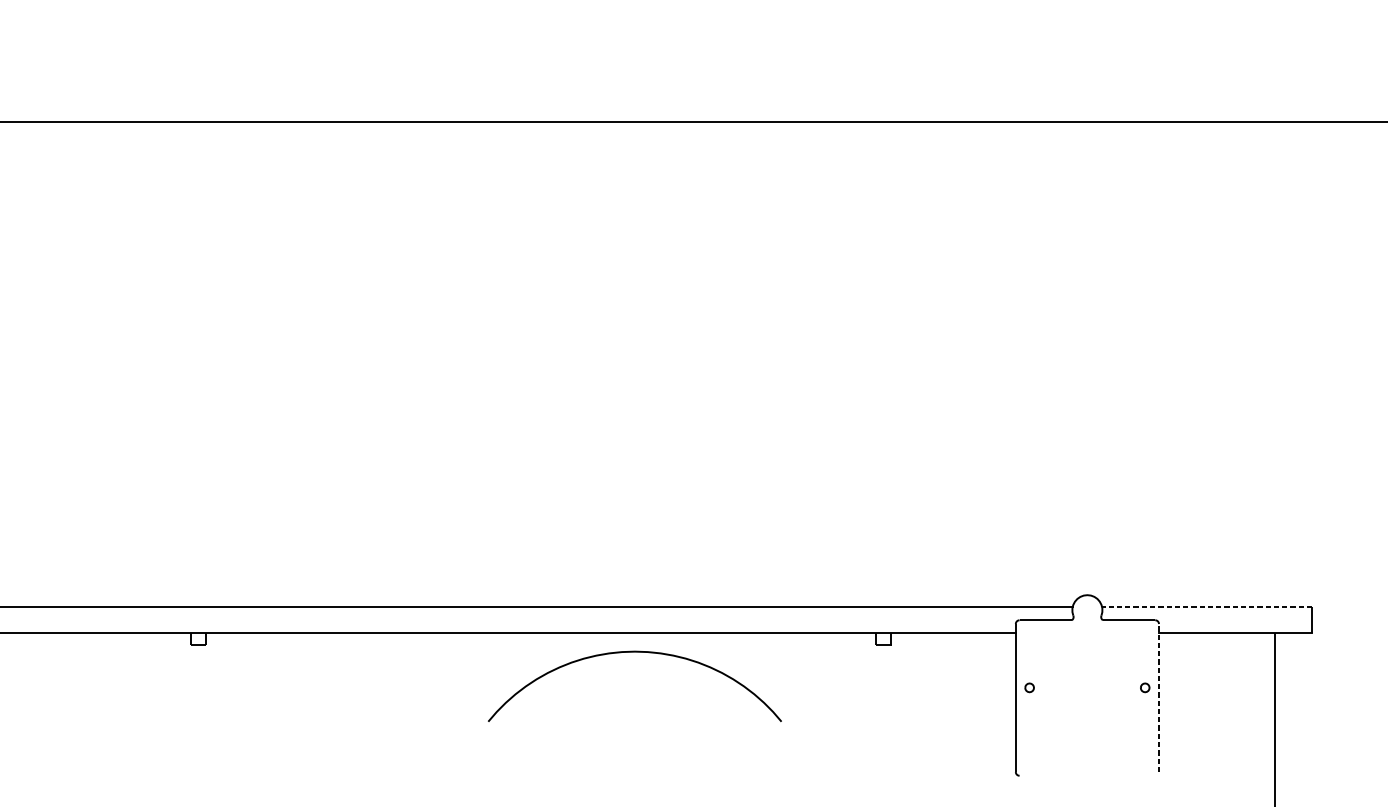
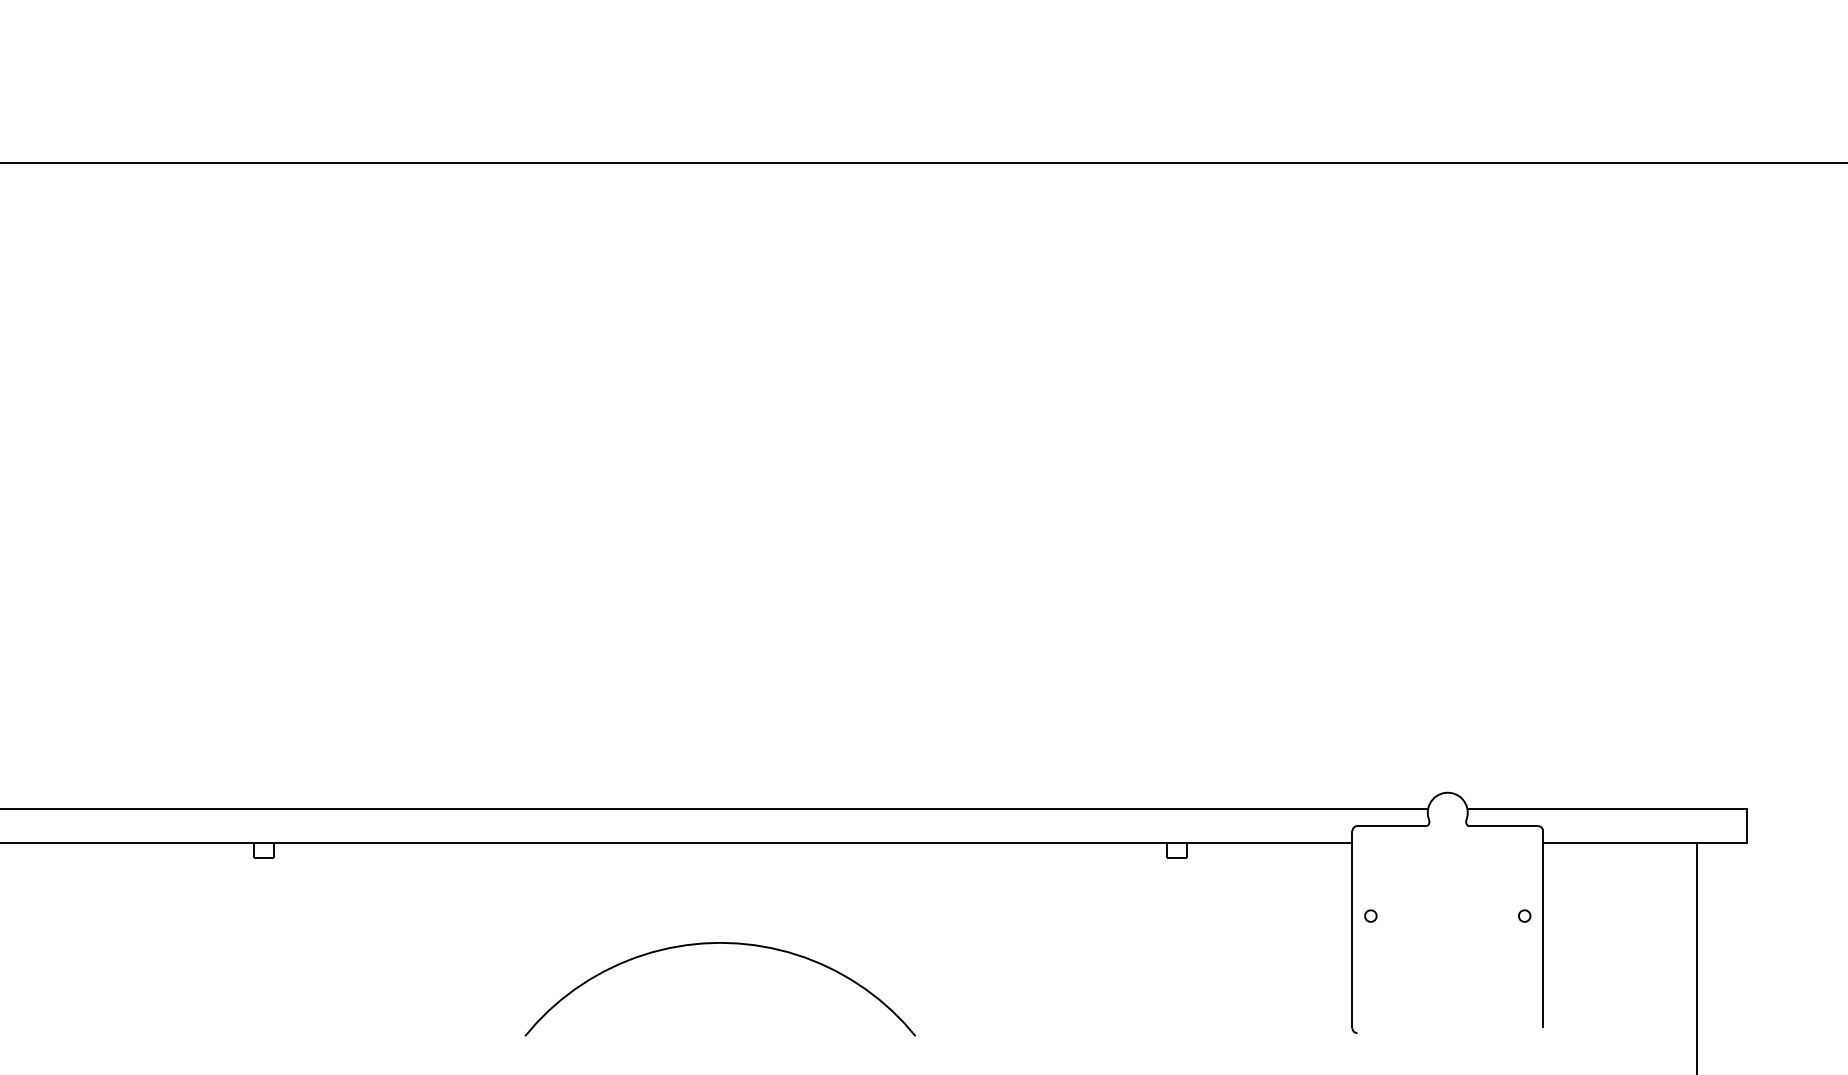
line: (1207, 607) -> (1607, 809), dashed -> solid
curve: (628, 652) -> (711, 944), moved
line: (1159, 697) -> (1543, 929), dashed -> solid

